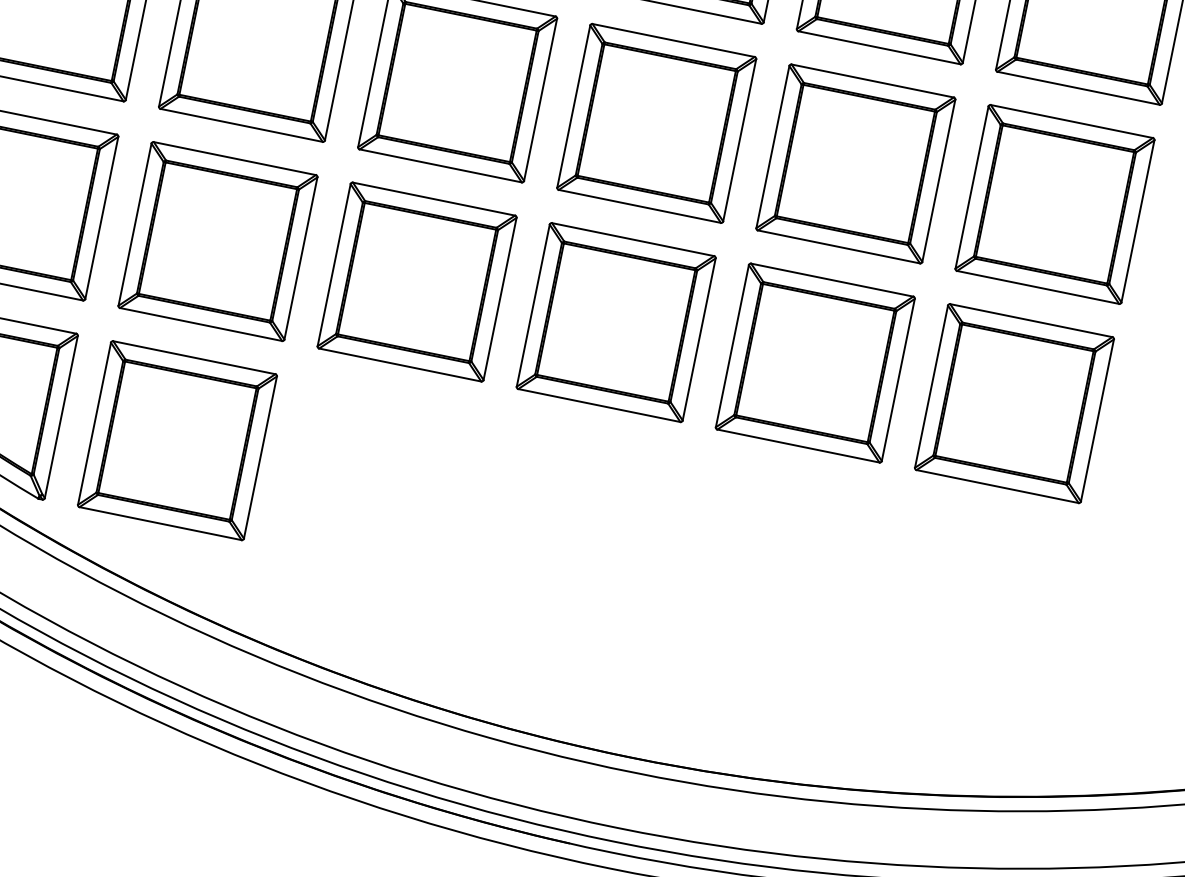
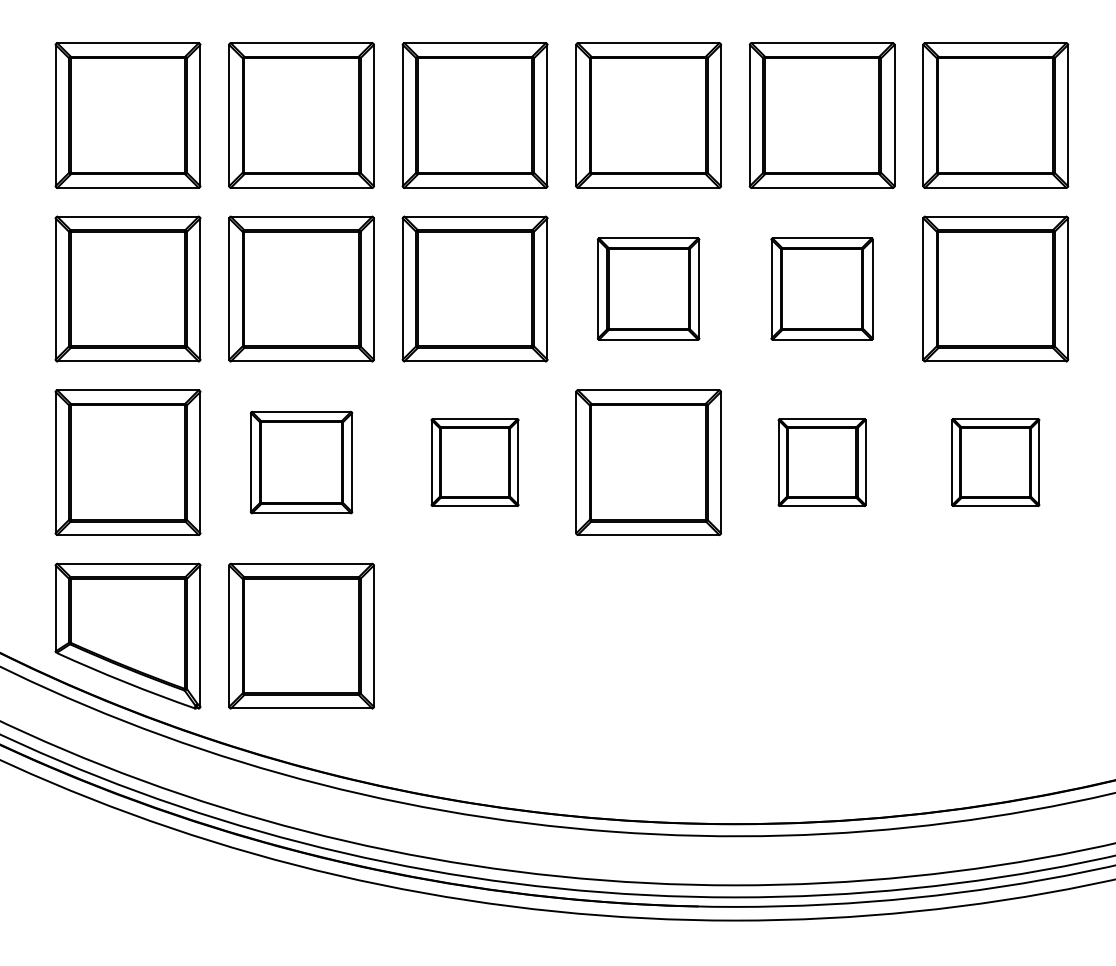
part: (656, 122) -> (648, 288), size x0.7
part: (855, 163) -> (821, 288), size x0.7
part: (217, 241) -> (301, 462), size x0.7
part: (416, 281) -> (474, 462), size x0.6
part: (814, 362) -> (821, 462), size x0.6
part: (1014, 403) -> (995, 462), size x0.6

